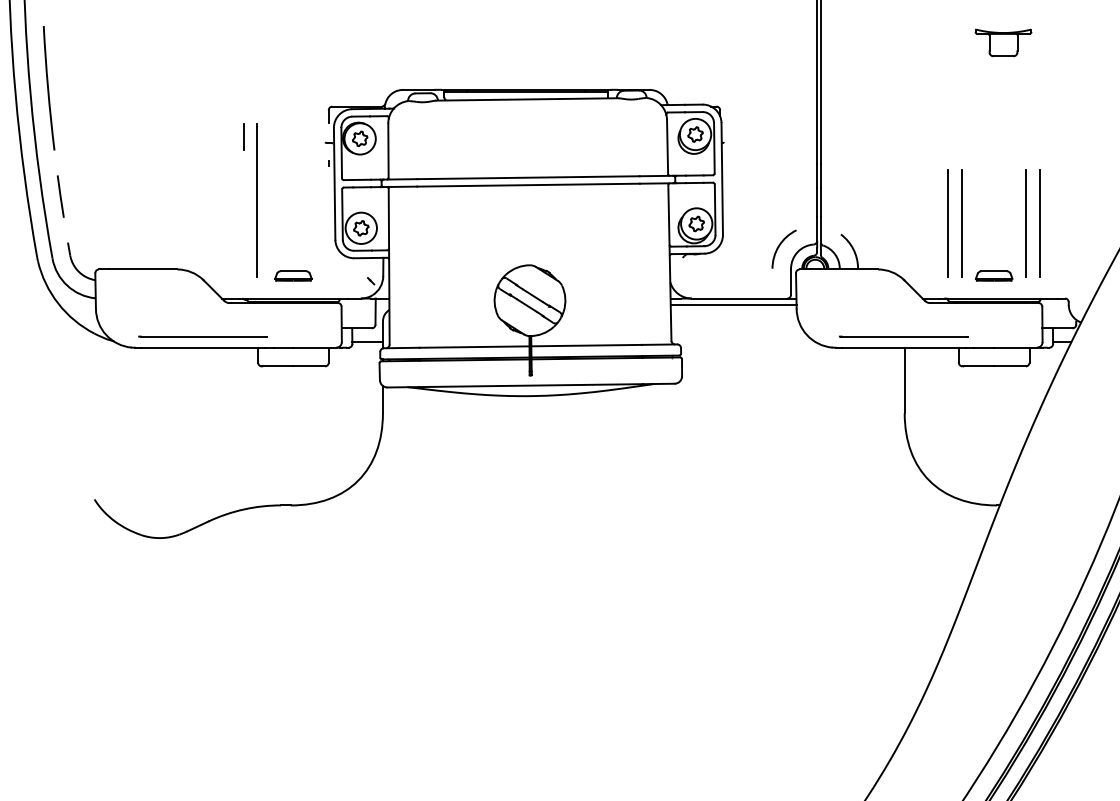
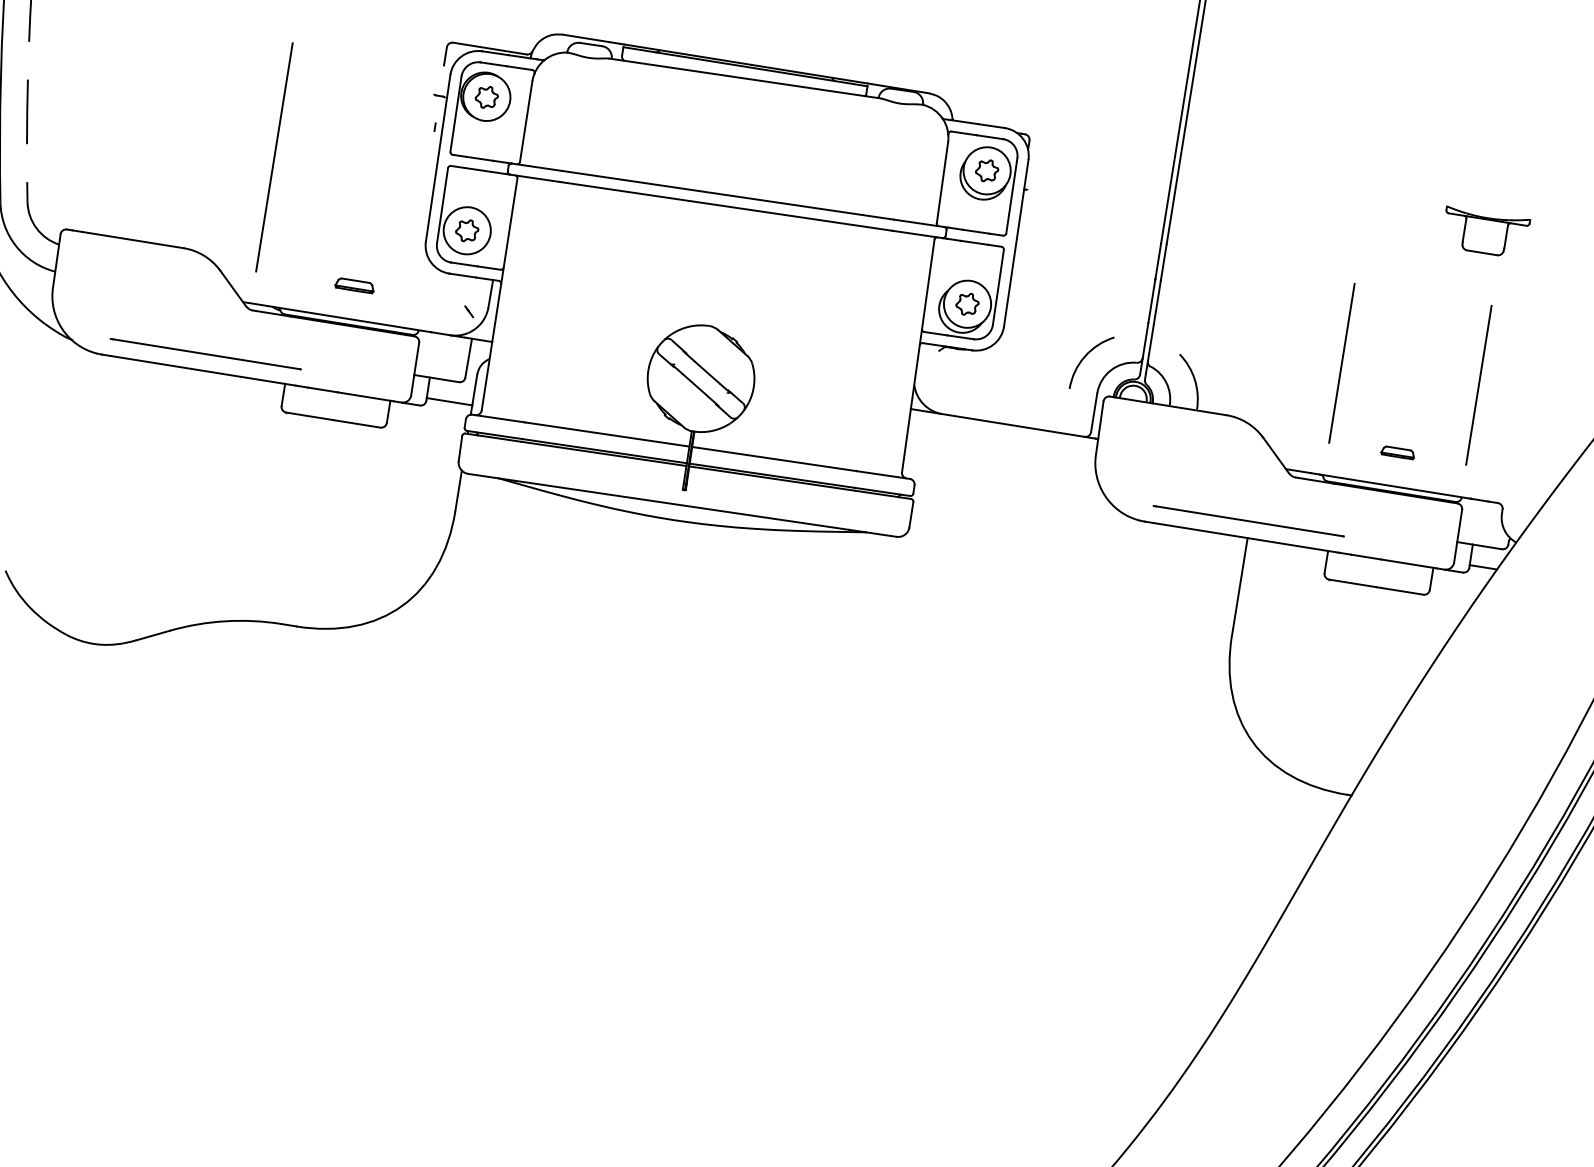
part: (1003, 42) -> (1485, 232), moved
line: (244, 136) -> (315, 66), removed
line: (256, 200) -> (273, 157), moved
line: (961, 223) -> (1361, 366), removed
line: (1026, 223) -> (1458, 382), removed
part: (293, 275) -> (355, 284), size x0.7
part: (994, 275) -> (1398, 451), size x0.6
line: (733, 304) -> (1003, 432), removed

